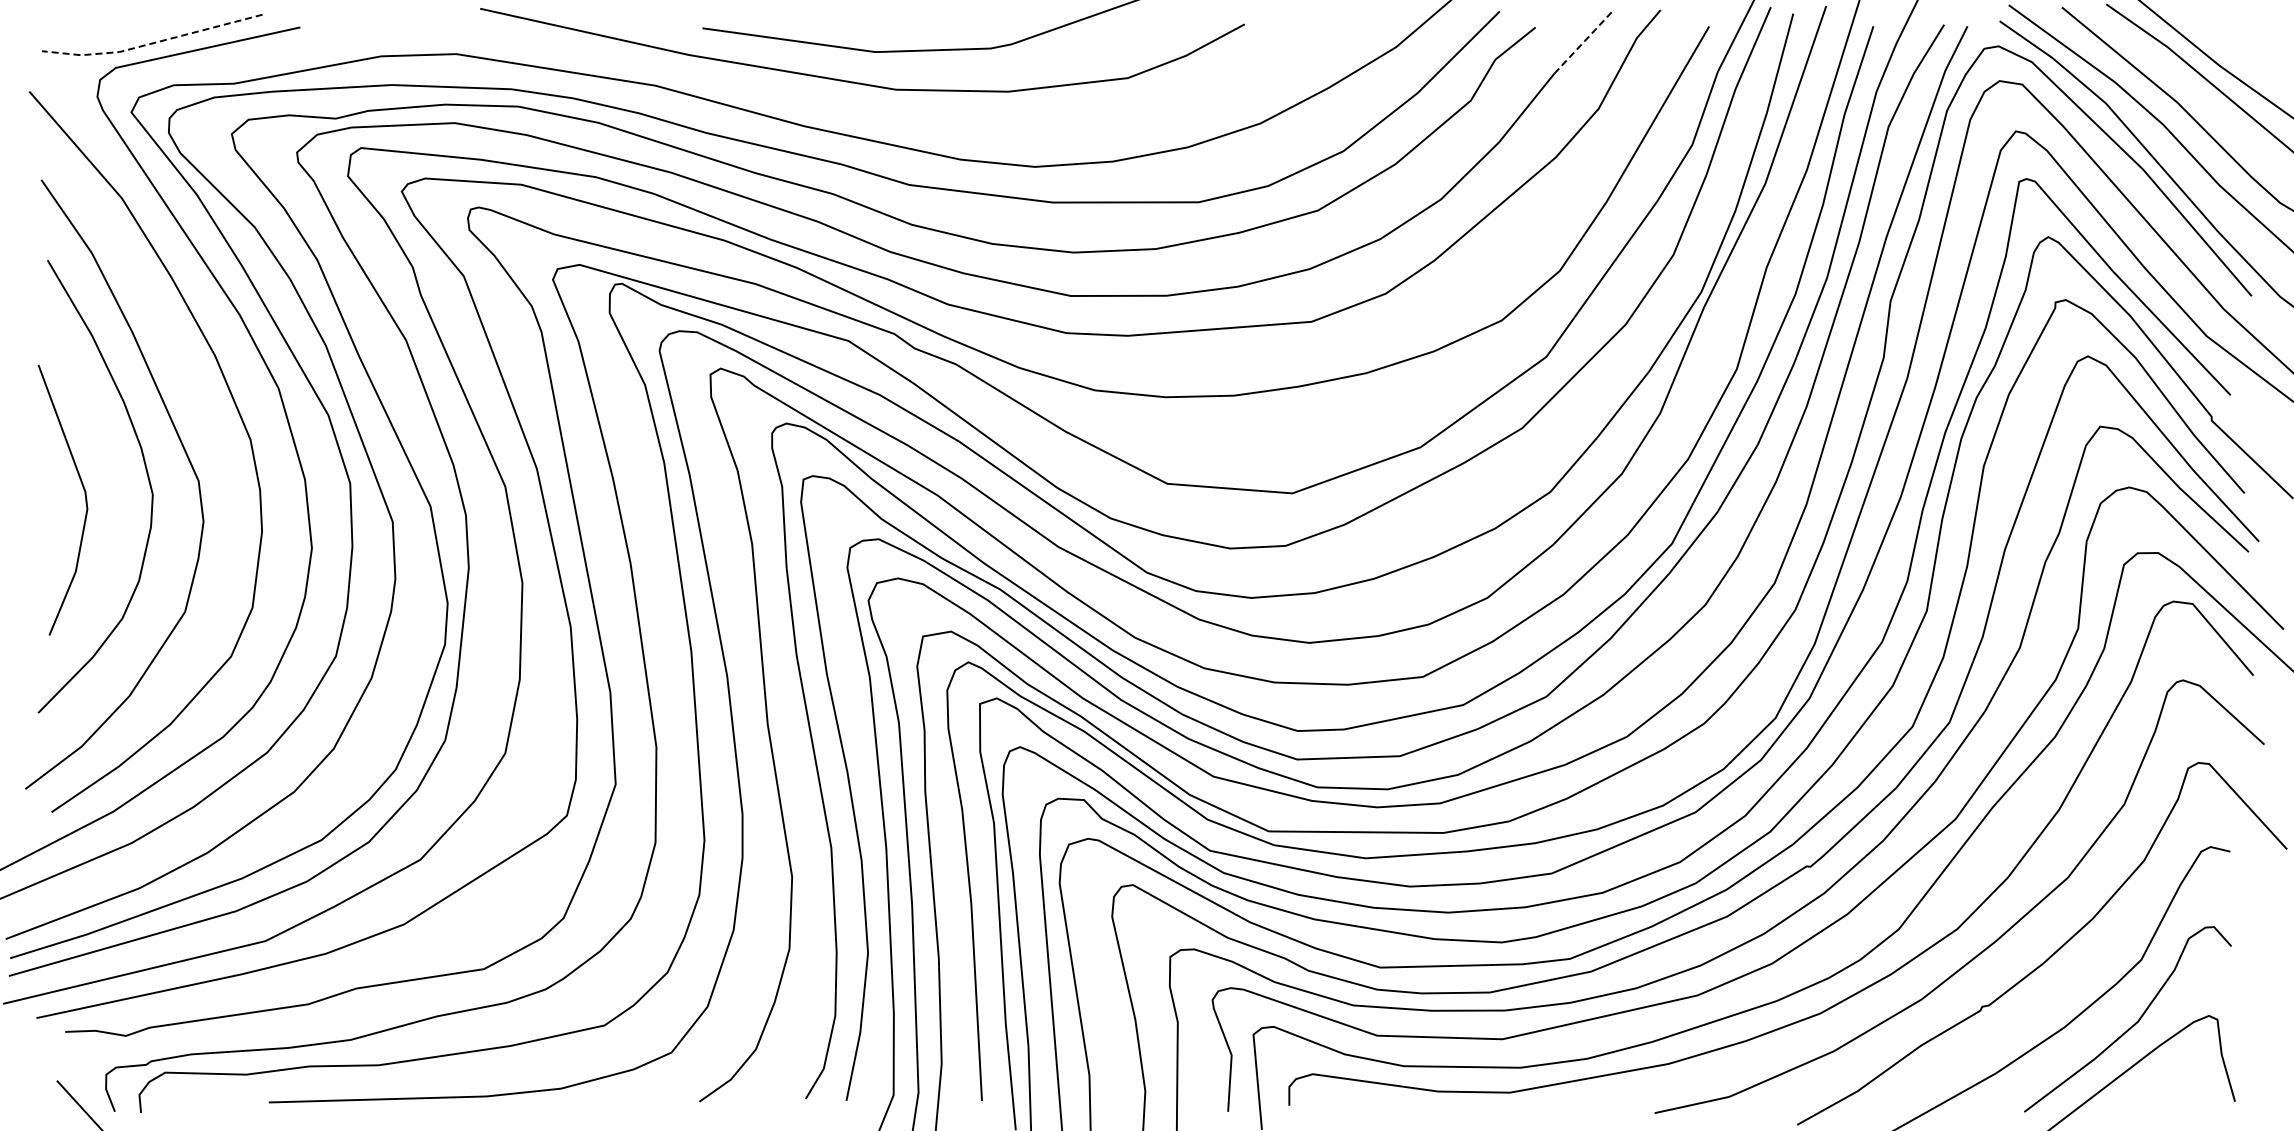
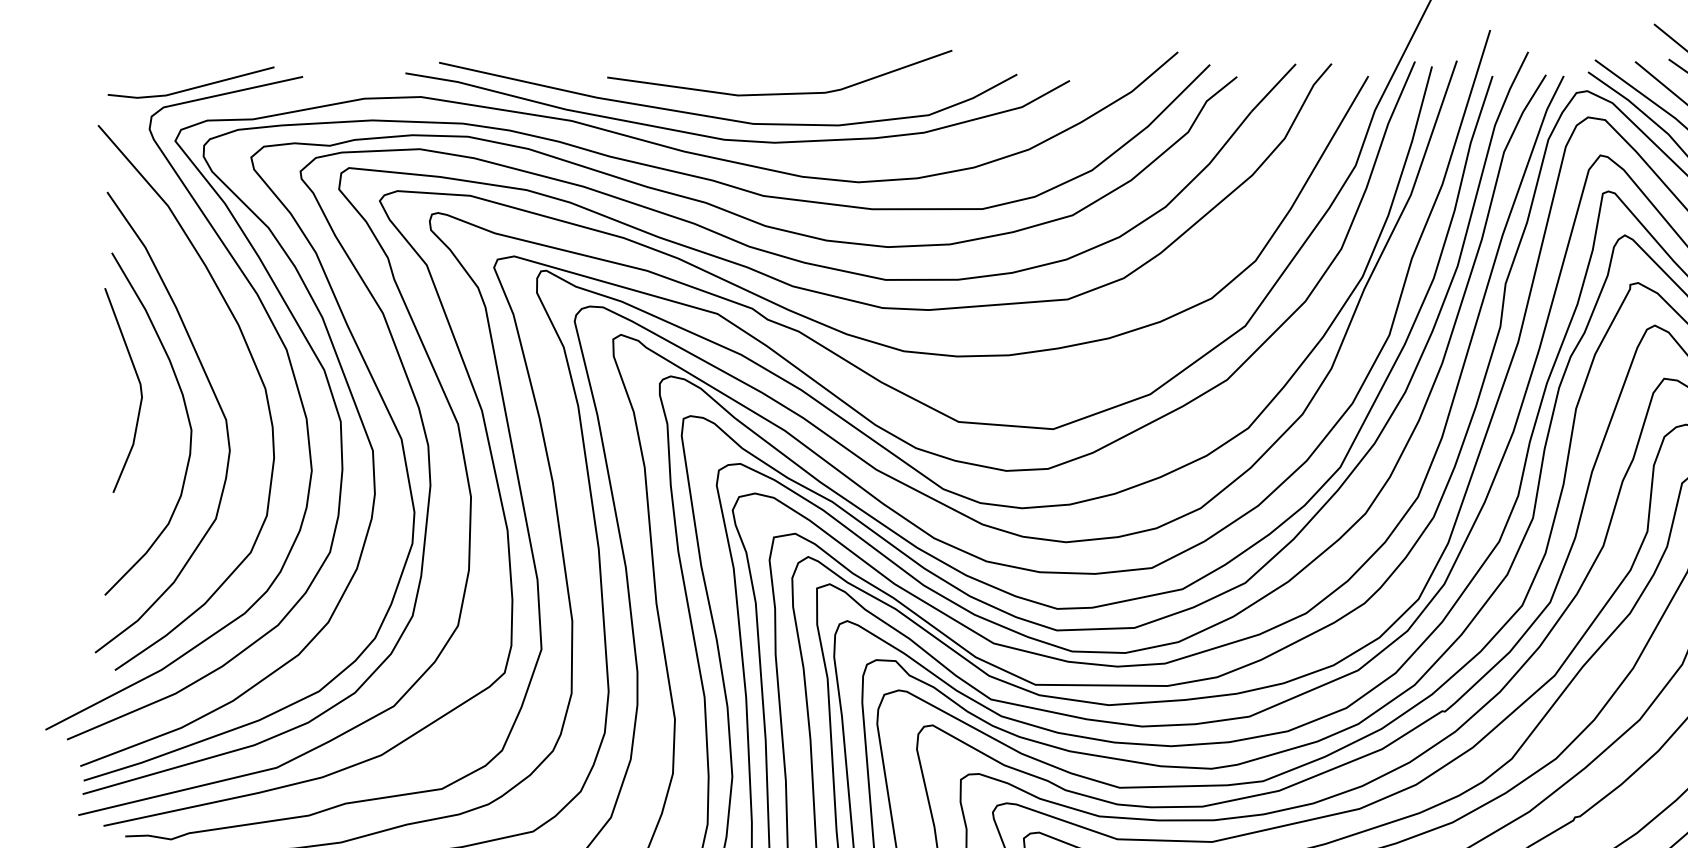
line: (1584, 41) -> (1274, 87), dashed -> solid
line: (151, 43) -> (190, 88), dashed -> solid
curve: (874, 110) -> (737, 139), added
line: (84, 495) -> (139, 386), moved

